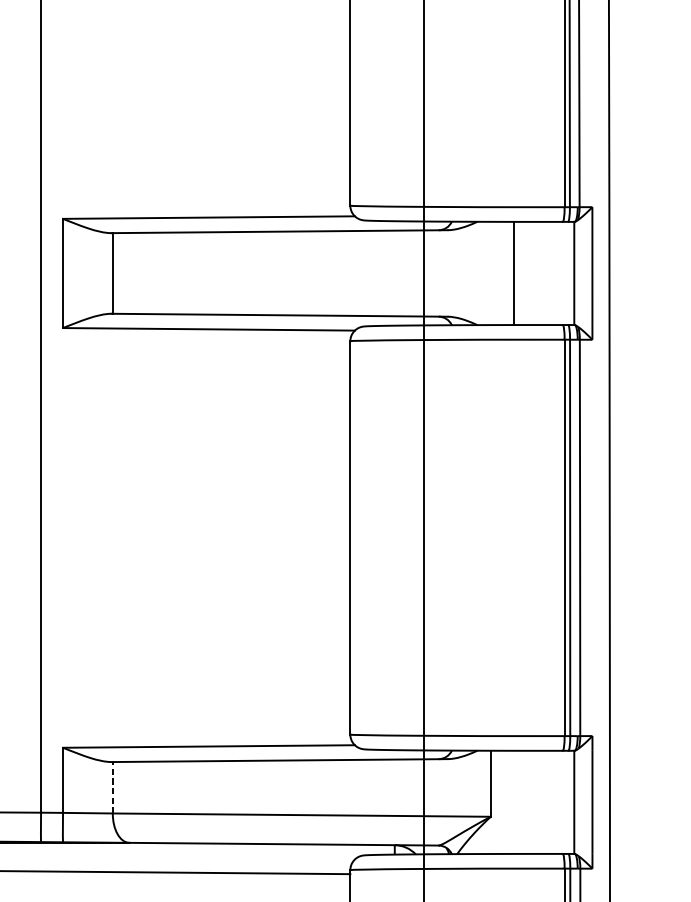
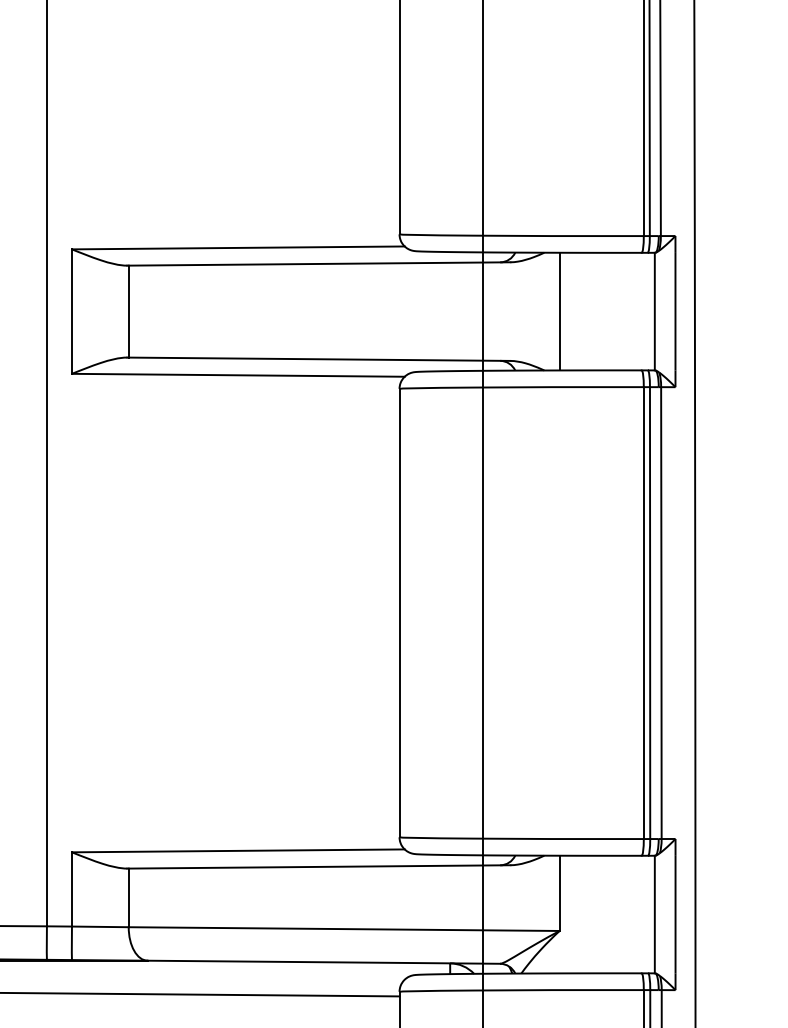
line: (513, 273) -> (559, 311), moved
line: (112, 787) -> (128, 897), dashed -> solid

